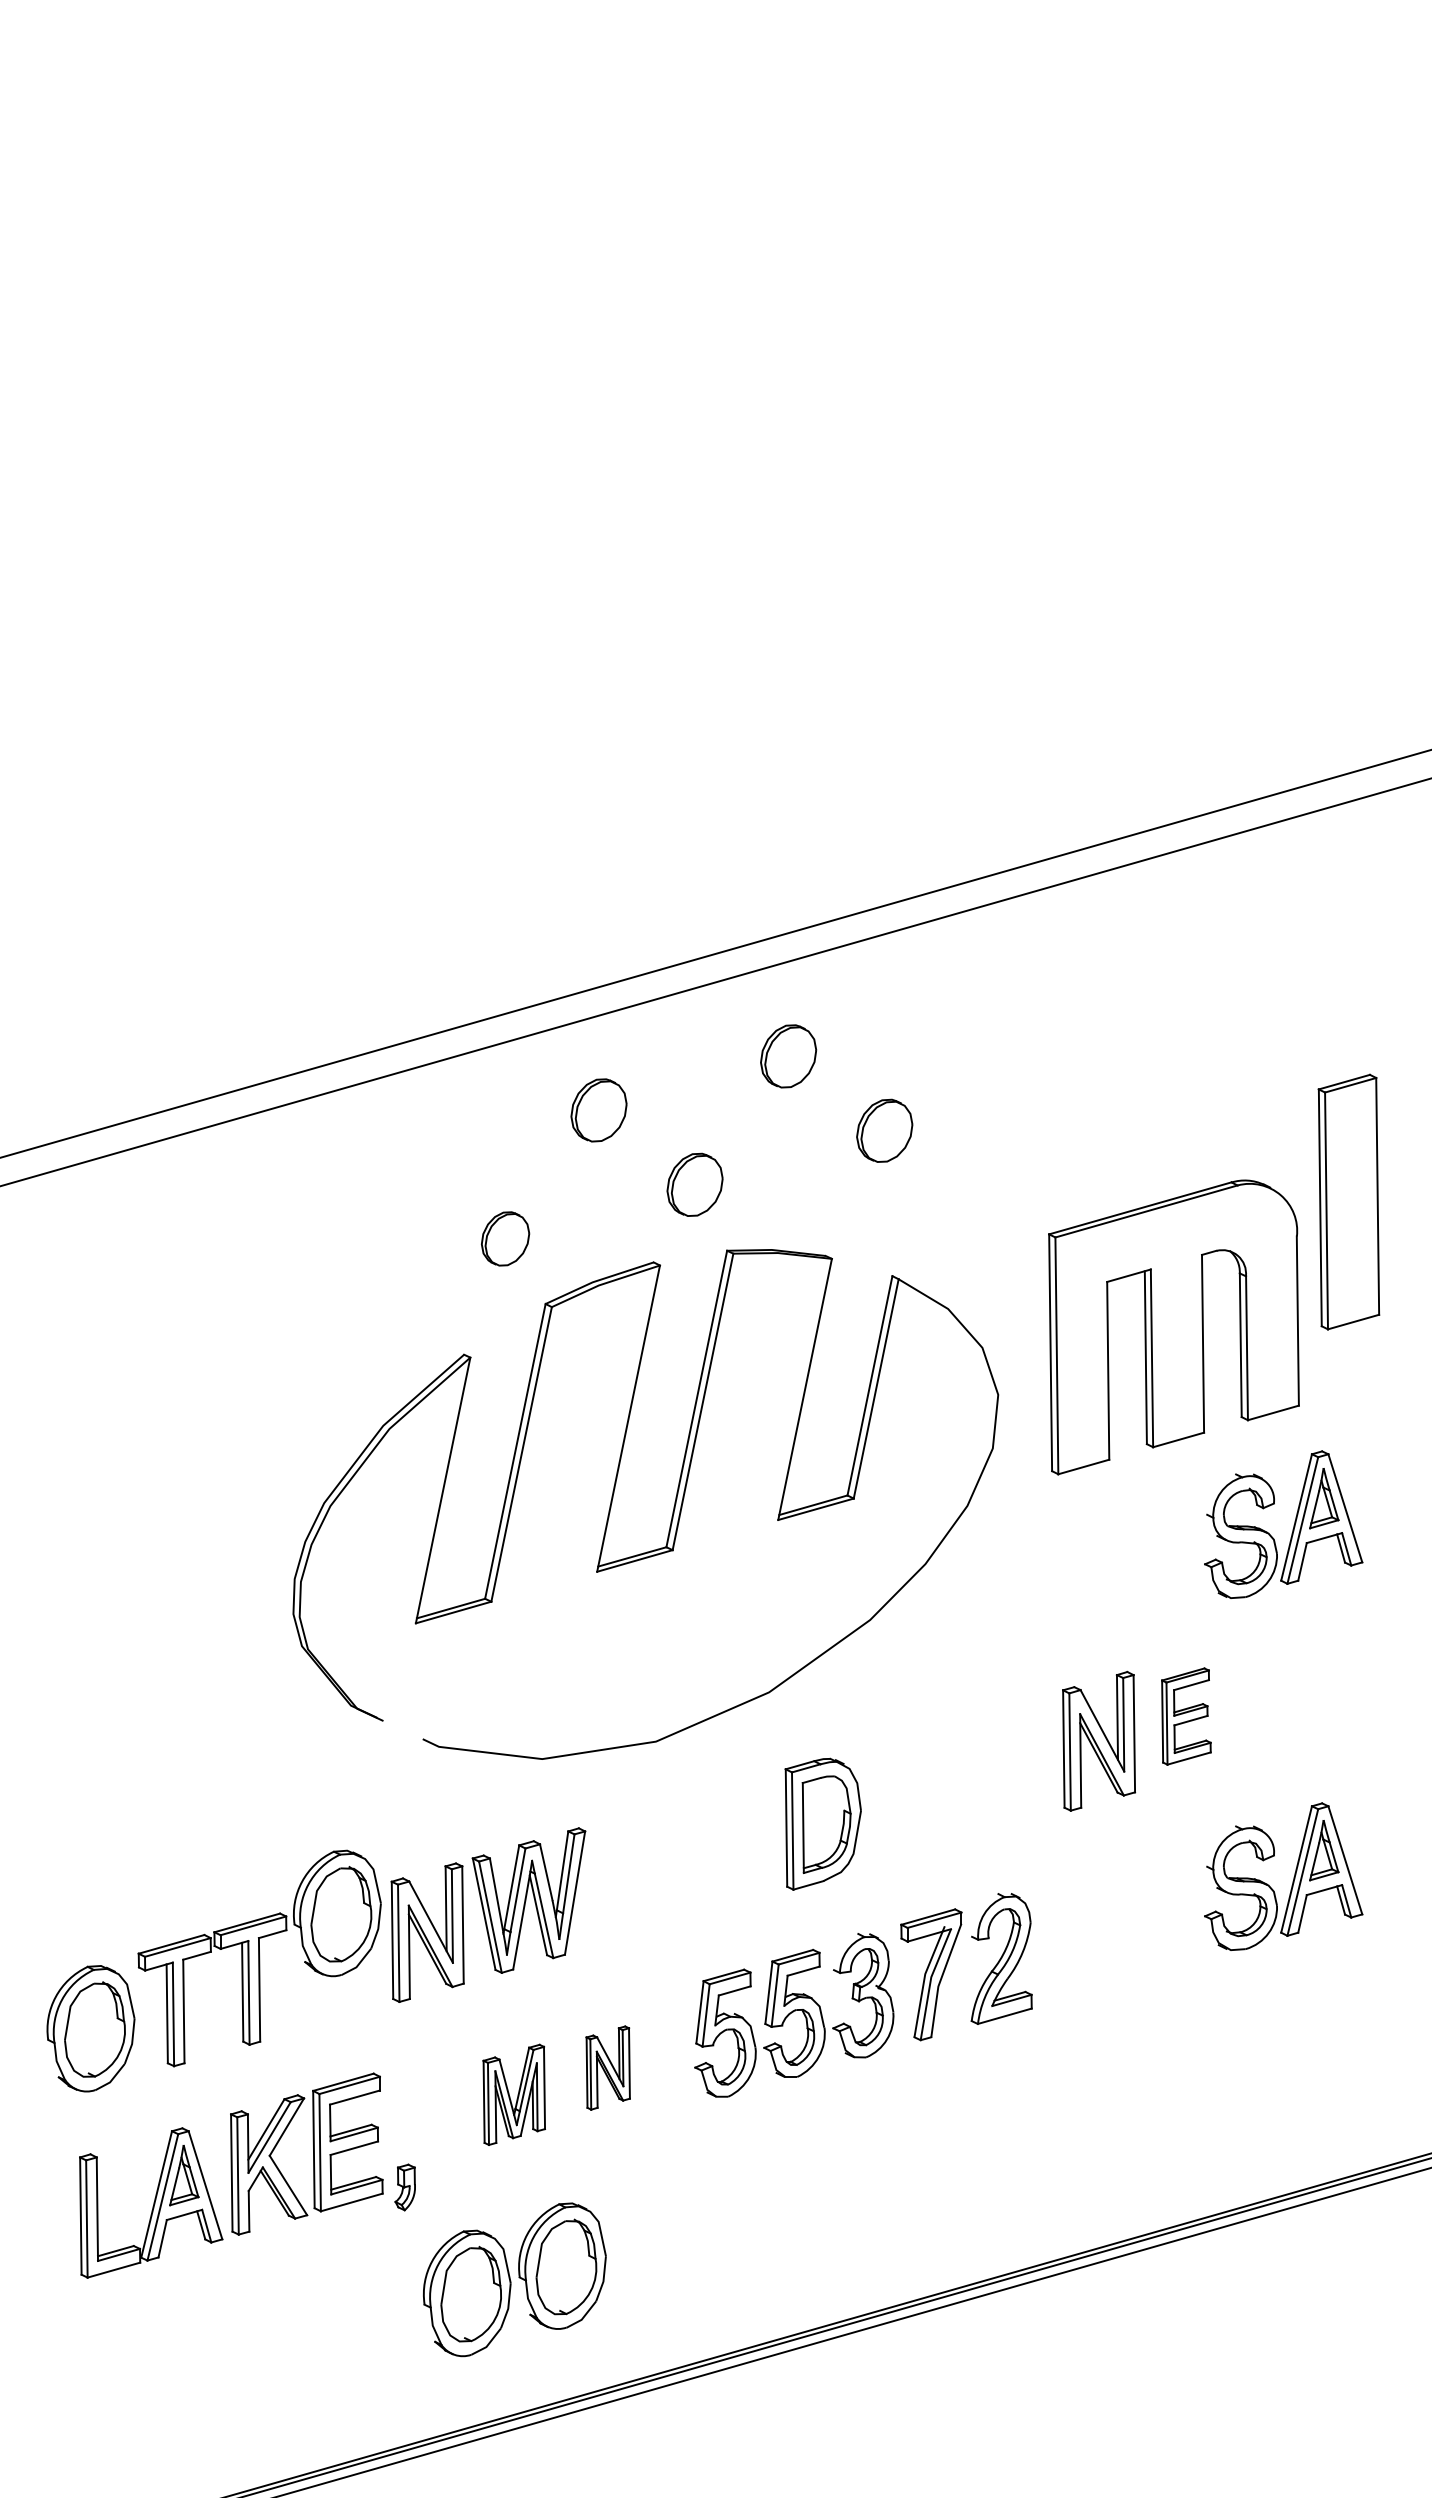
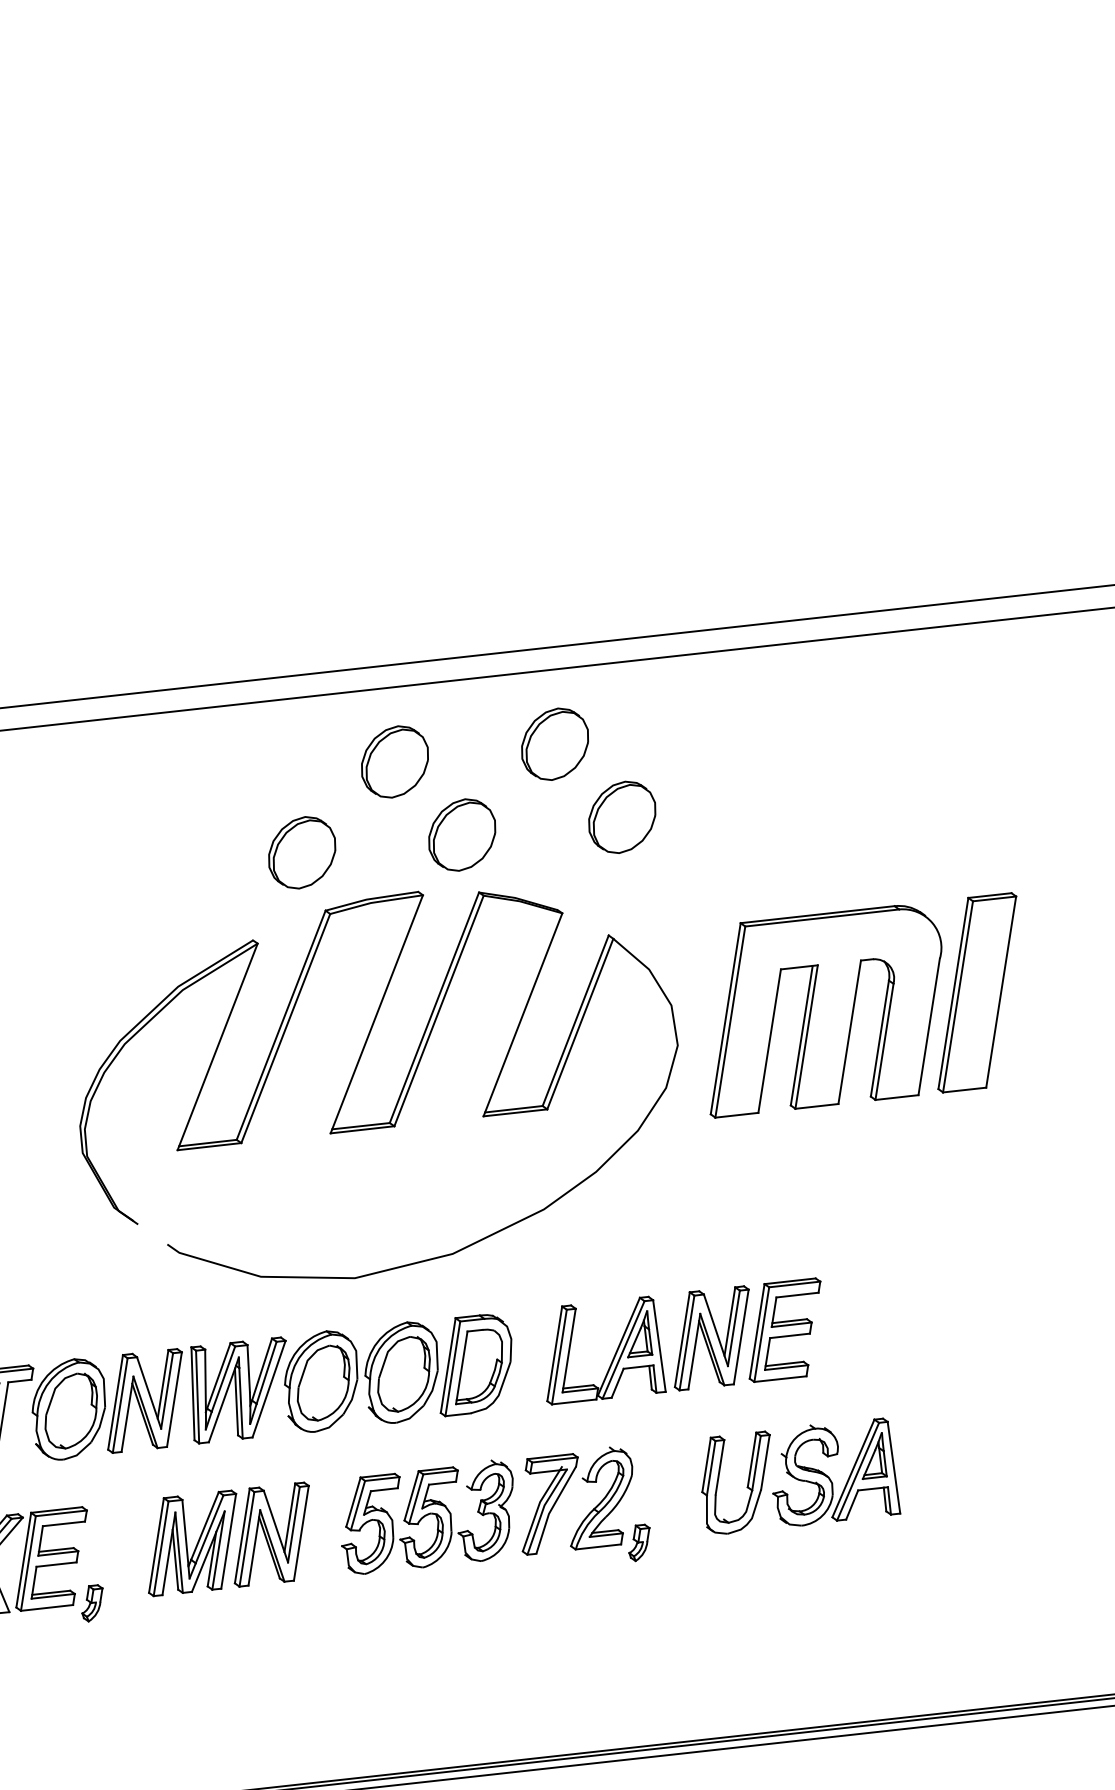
part: (788, 1056) -> (554, 744), size x1.43
part: (598, 1110) -> (394, 762), size x1.43
part: (884, 1130) -> (622, 817), size x1.43
part: (694, 1184) -> (461, 834), size x1.43
part: (1348, 1201) -> (976, 992), moved
part: (505, 1238) -> (302, 852), size x1.67
part: (1293, 1525) -> (897, 1190), removed
part: (1186, 1716) -> (785, 1330), size x1.43
part: (982, 1778) -> (612, 1352), added
part: (1136, 1908) -> (719, 1478), added
part: (337, 1913) -> (68, 1409), moved
part: (1052, 2002) -> (638, 1542), added
part: (608, 2067) -> (272, 1534), size x1.67
part: (514, 2094) -> (192, 1543), size x1.43
part: (514, 2279) -> (360, 1376), moved

